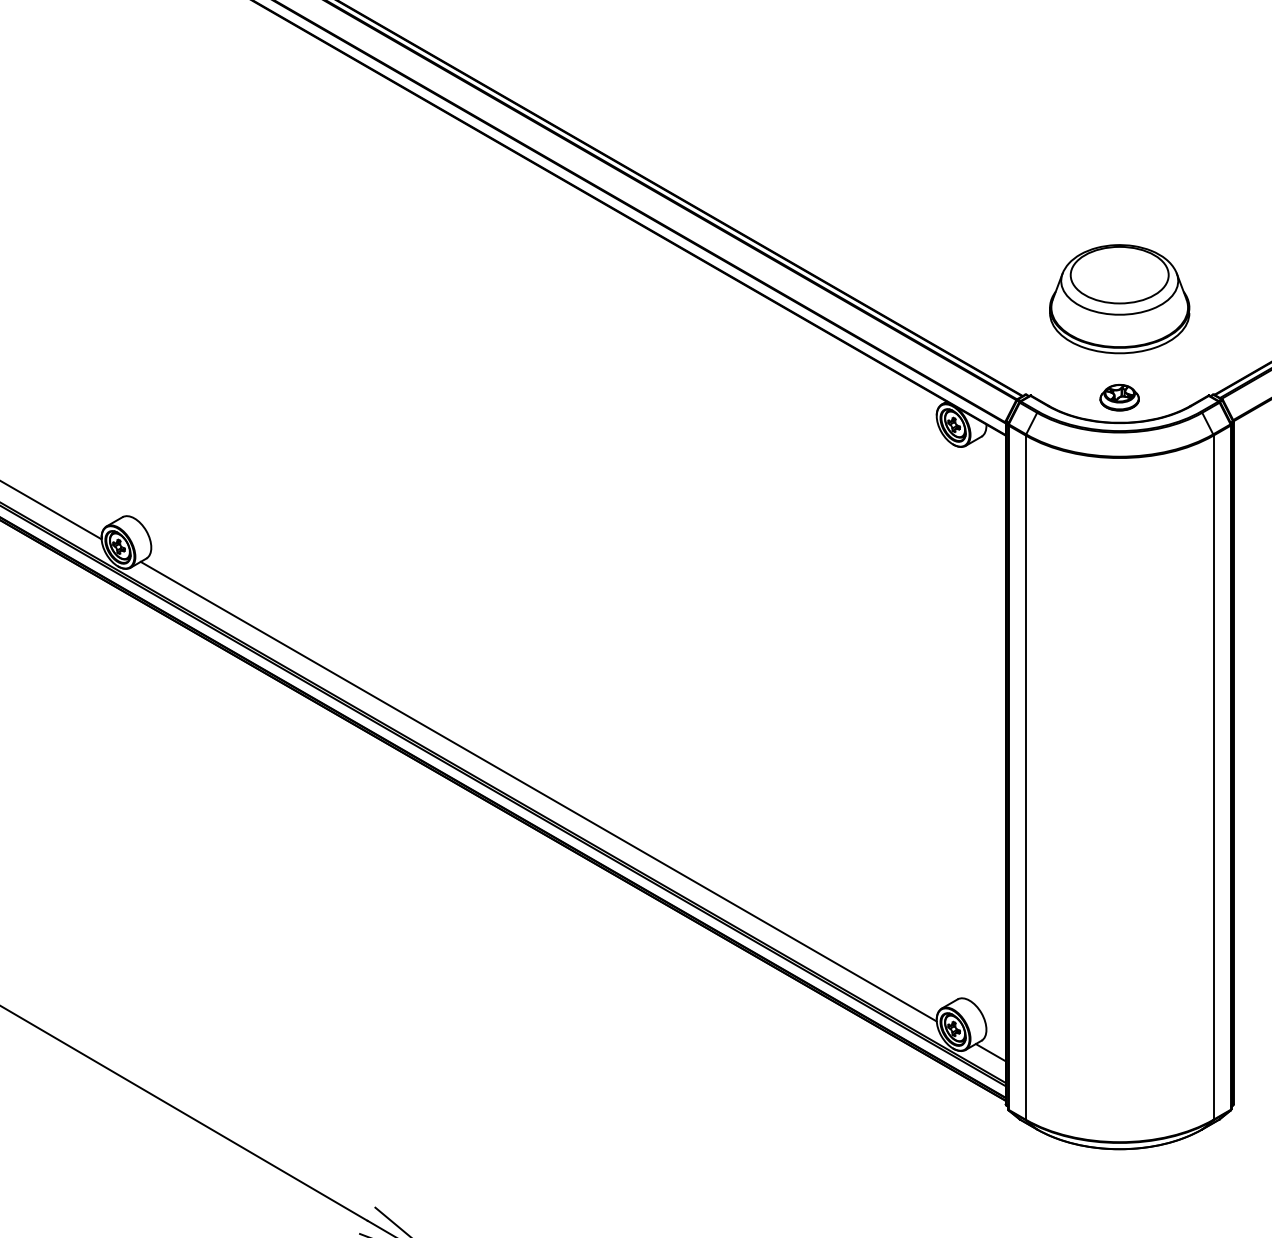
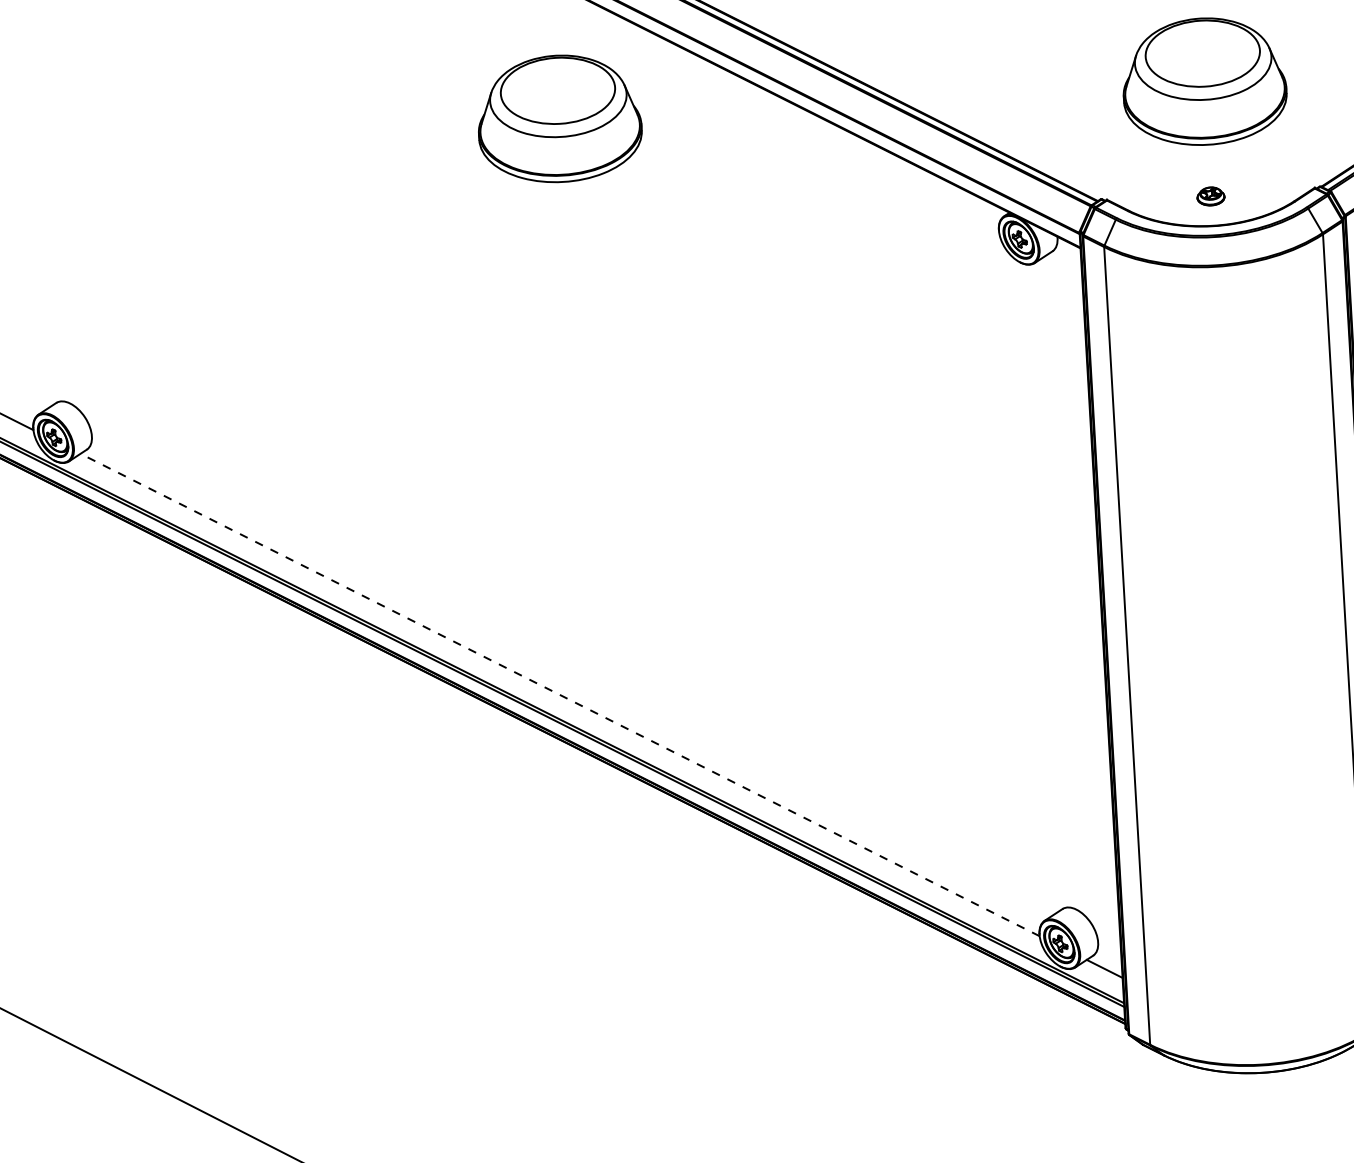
part: (566, 299) -> (559, 119), added
part: (1119, 397) -> (1210, 196), size x0.6
line: (538, 791) -> (559, 694), solid -> dashed

